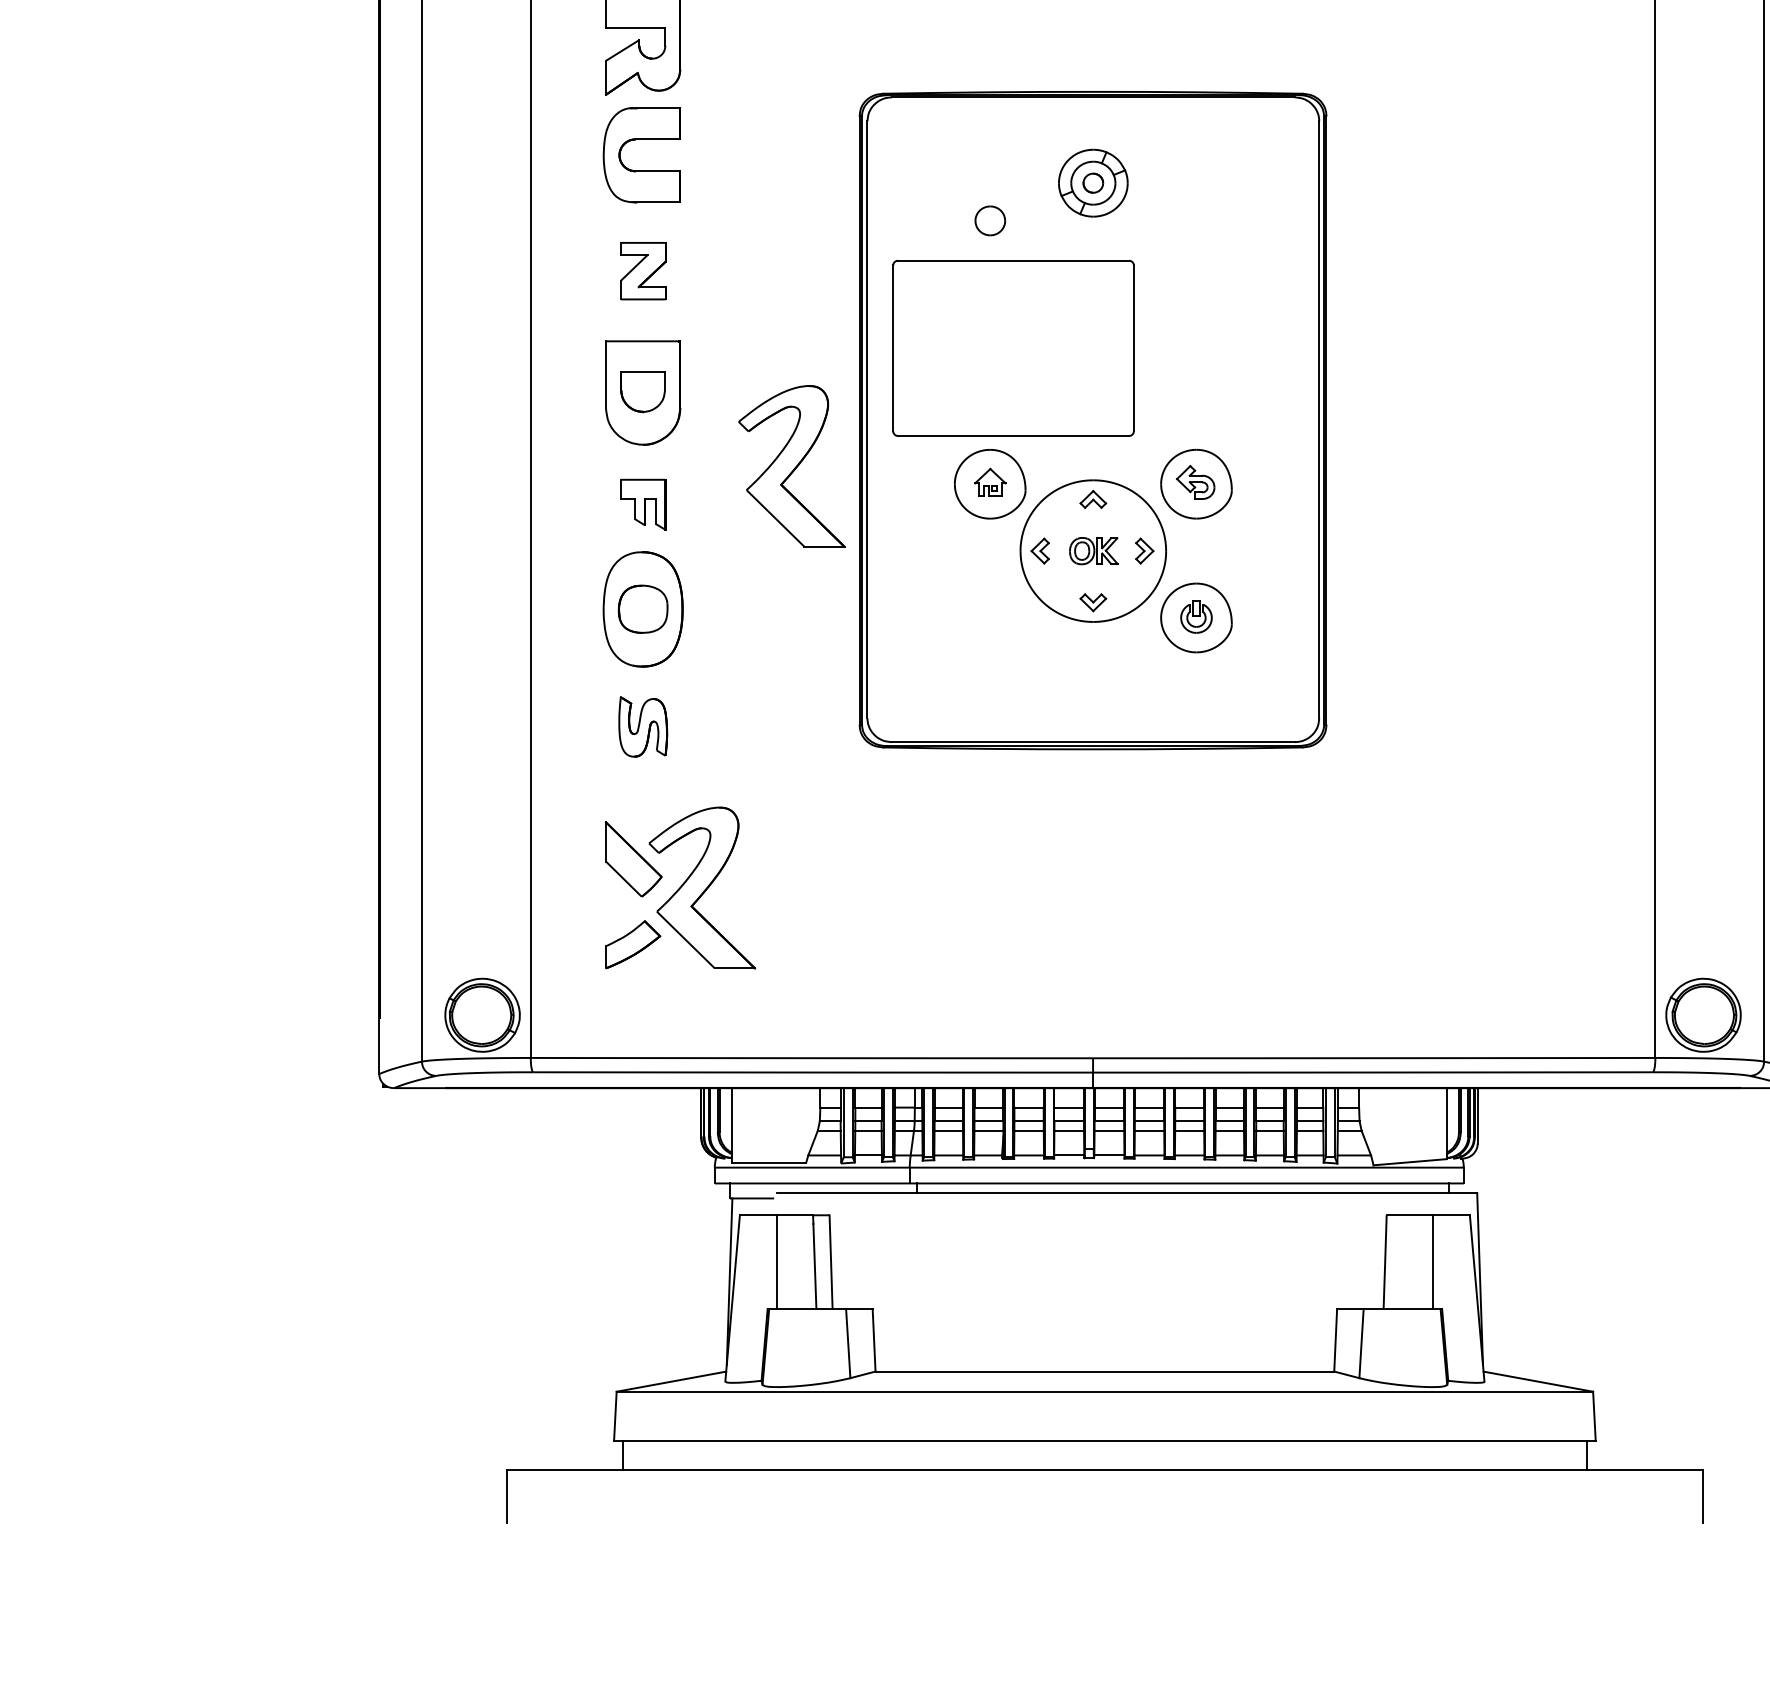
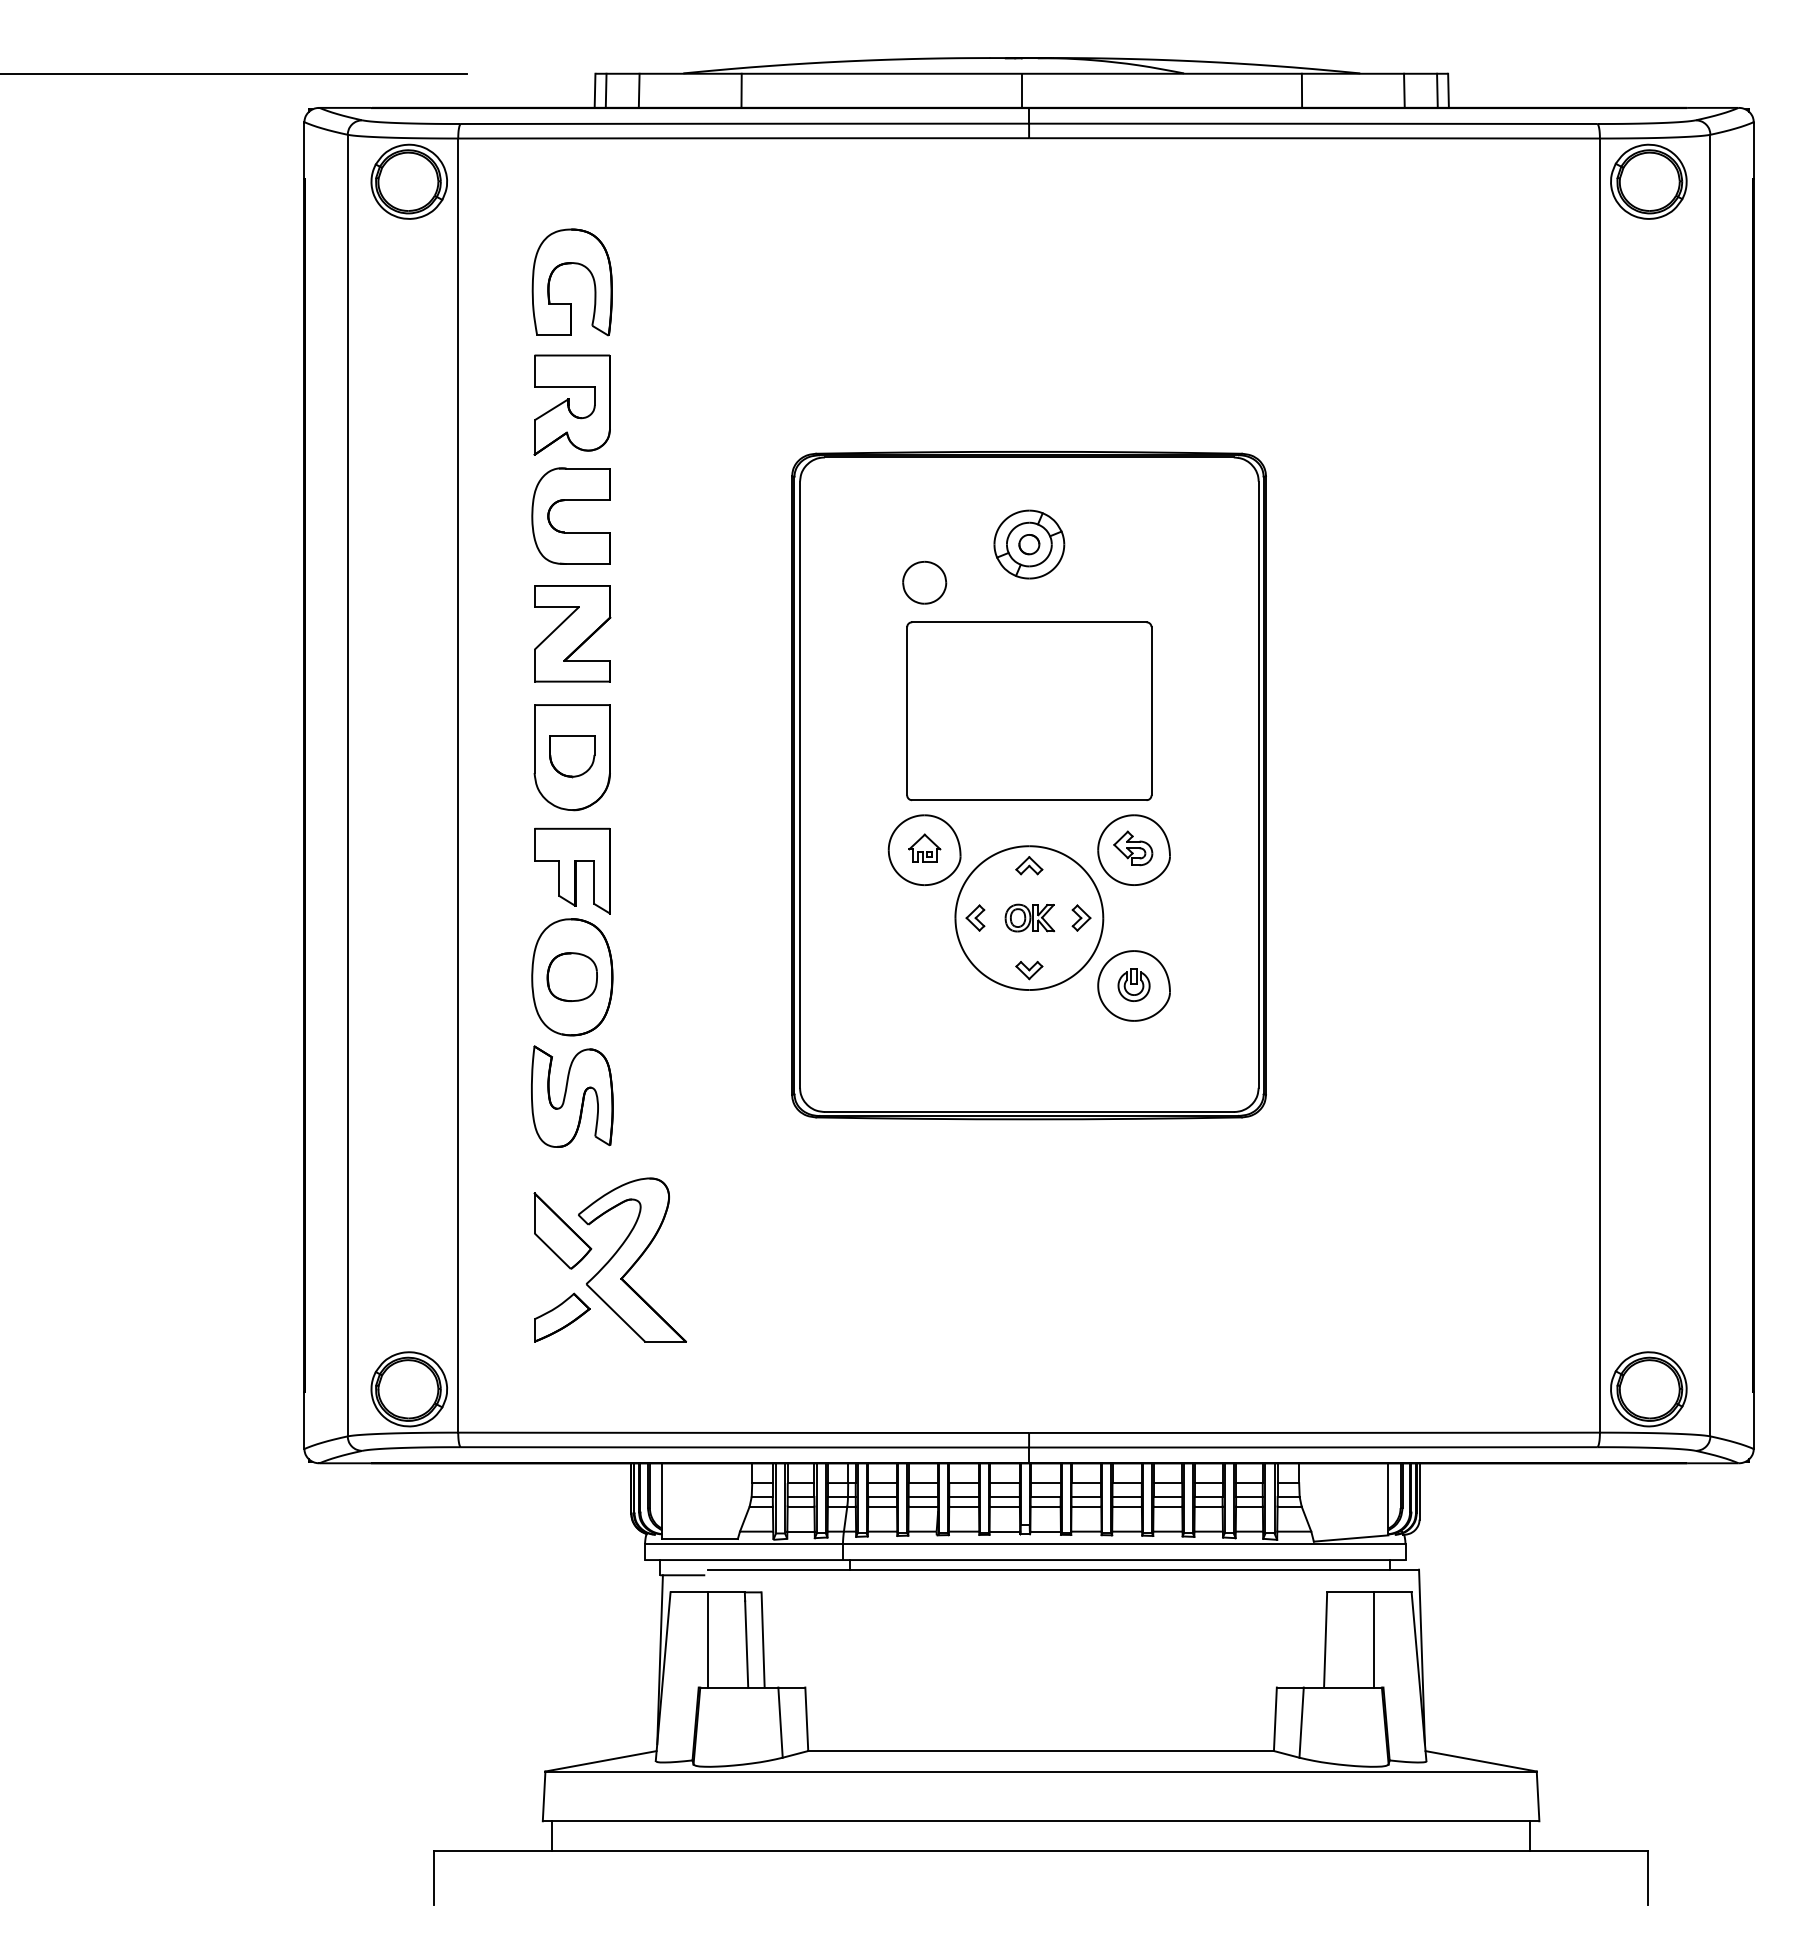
part: (990, 220) -> (924, 582), size x1.43
part: (643, 270) -> (572, 633), size x1.67
part: (1013, 348) -> (1029, 711), moved
part: (792, 465) -> (723, 831), removed
part: (643, 504) -> (572, 870), size x1.67
part: (643, 726) -> (572, 1096), size x1.67

